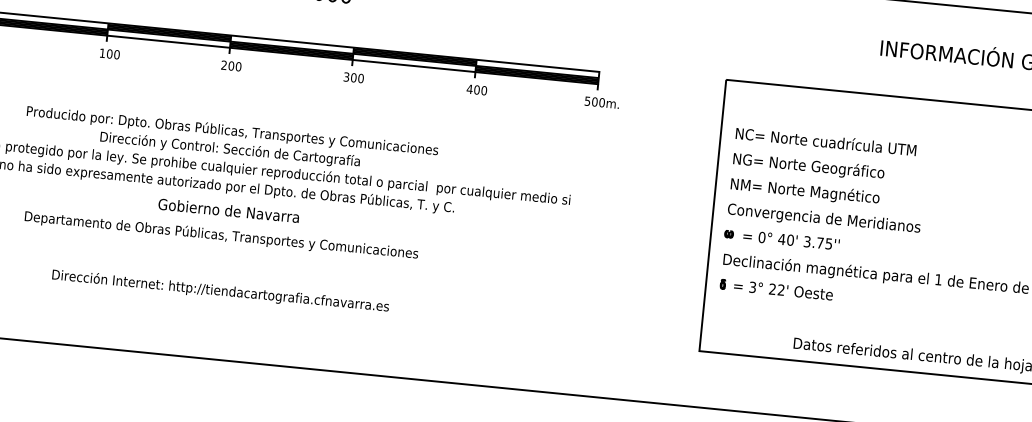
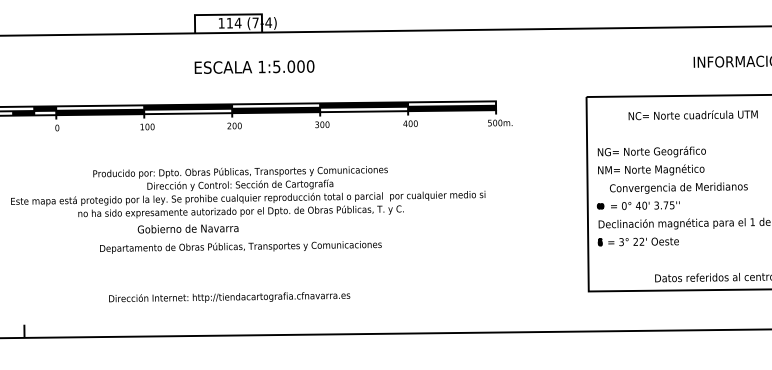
text: (825, 142) -> (692, 115), moved
text: (228, 210) -> (187, 228), moved
text: (823, 218) -> (678, 187), moved
text: (220, 291) -> (229, 297), moved

